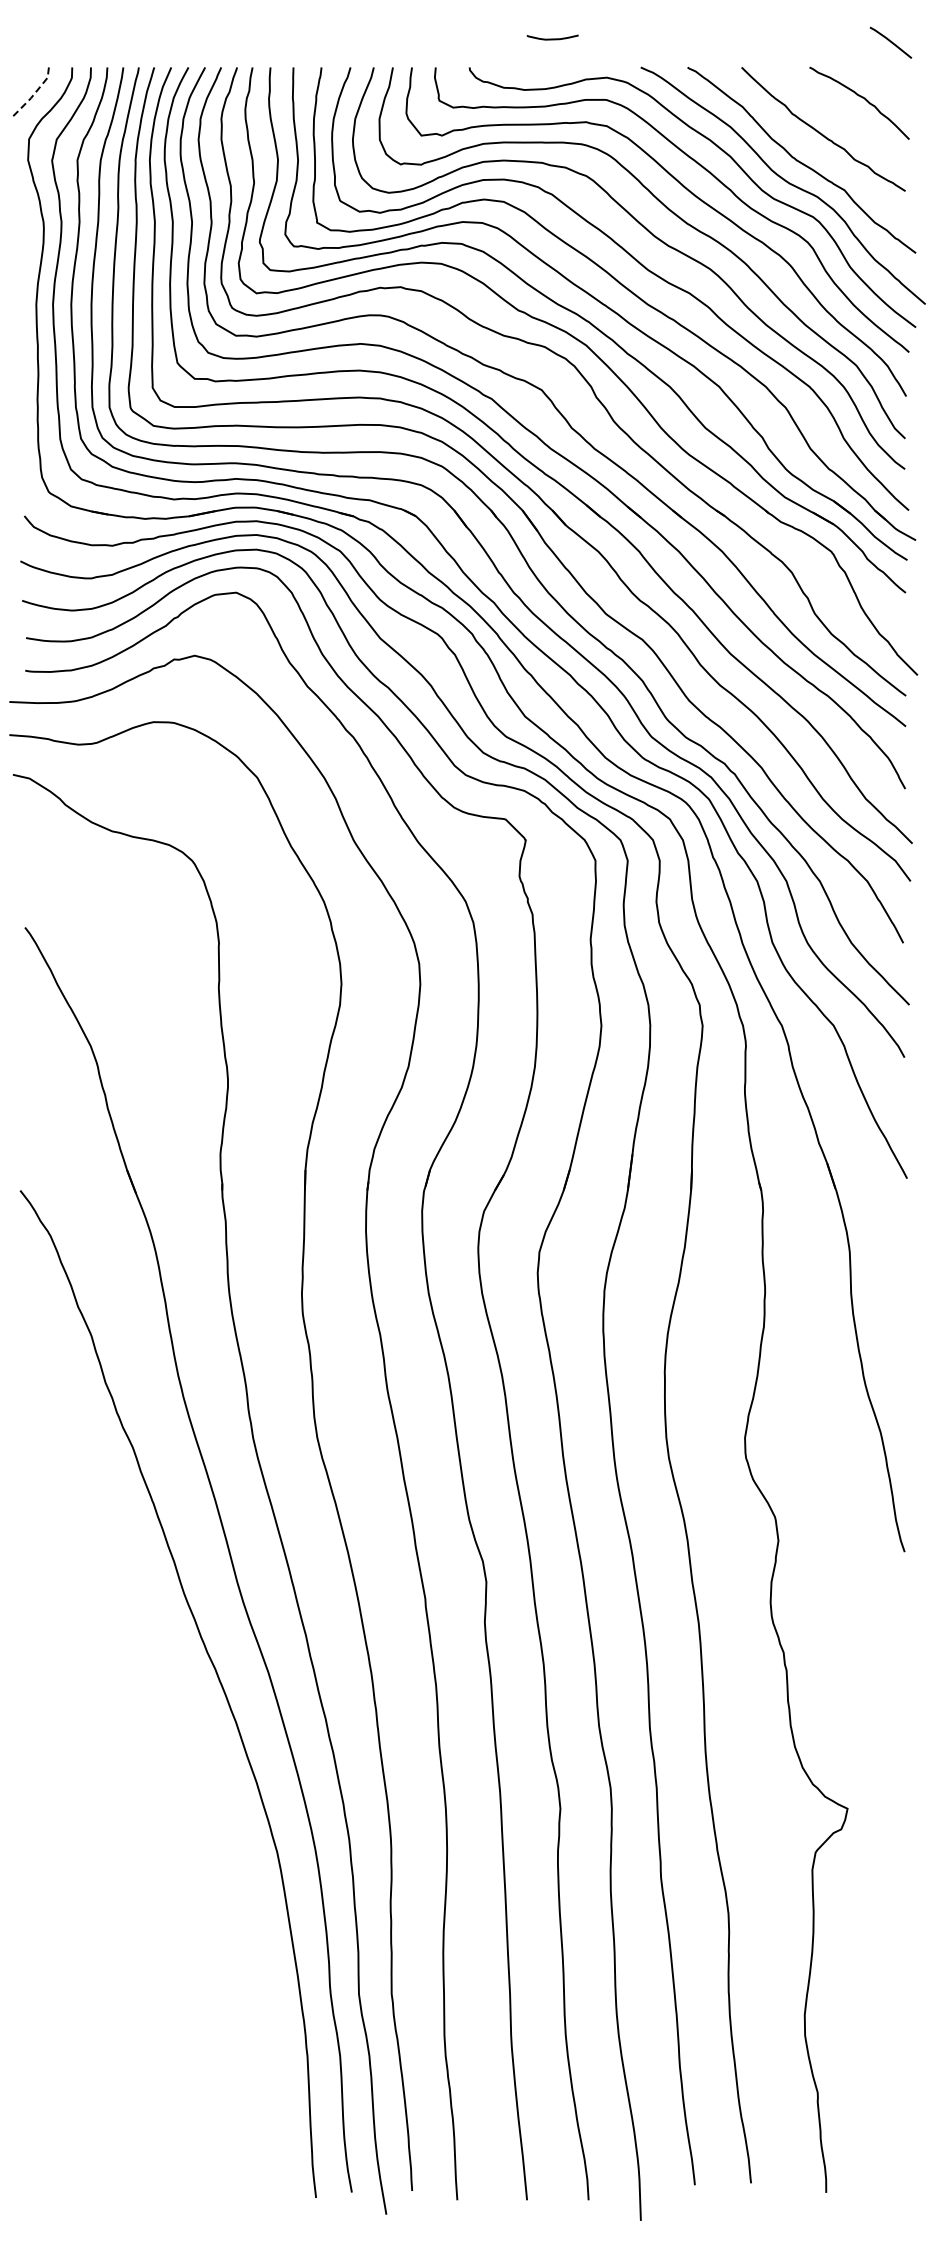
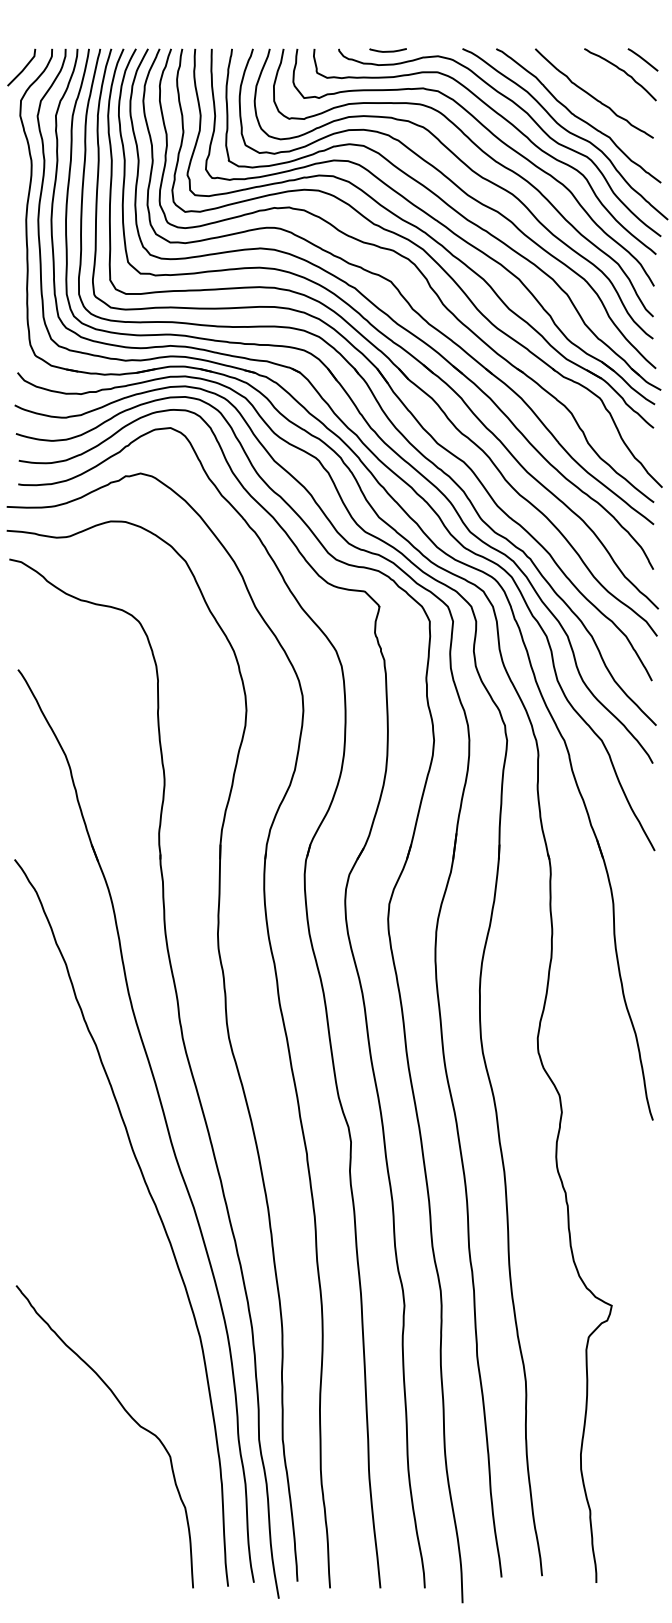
curve: (552, 38) -> (387, 51), moved
line: (890, 42) -> (642, 59), moved
line: (33, 95) -> (24, 69), dashed -> solid
curve: (176, 1958) -> (127, 1413), added

